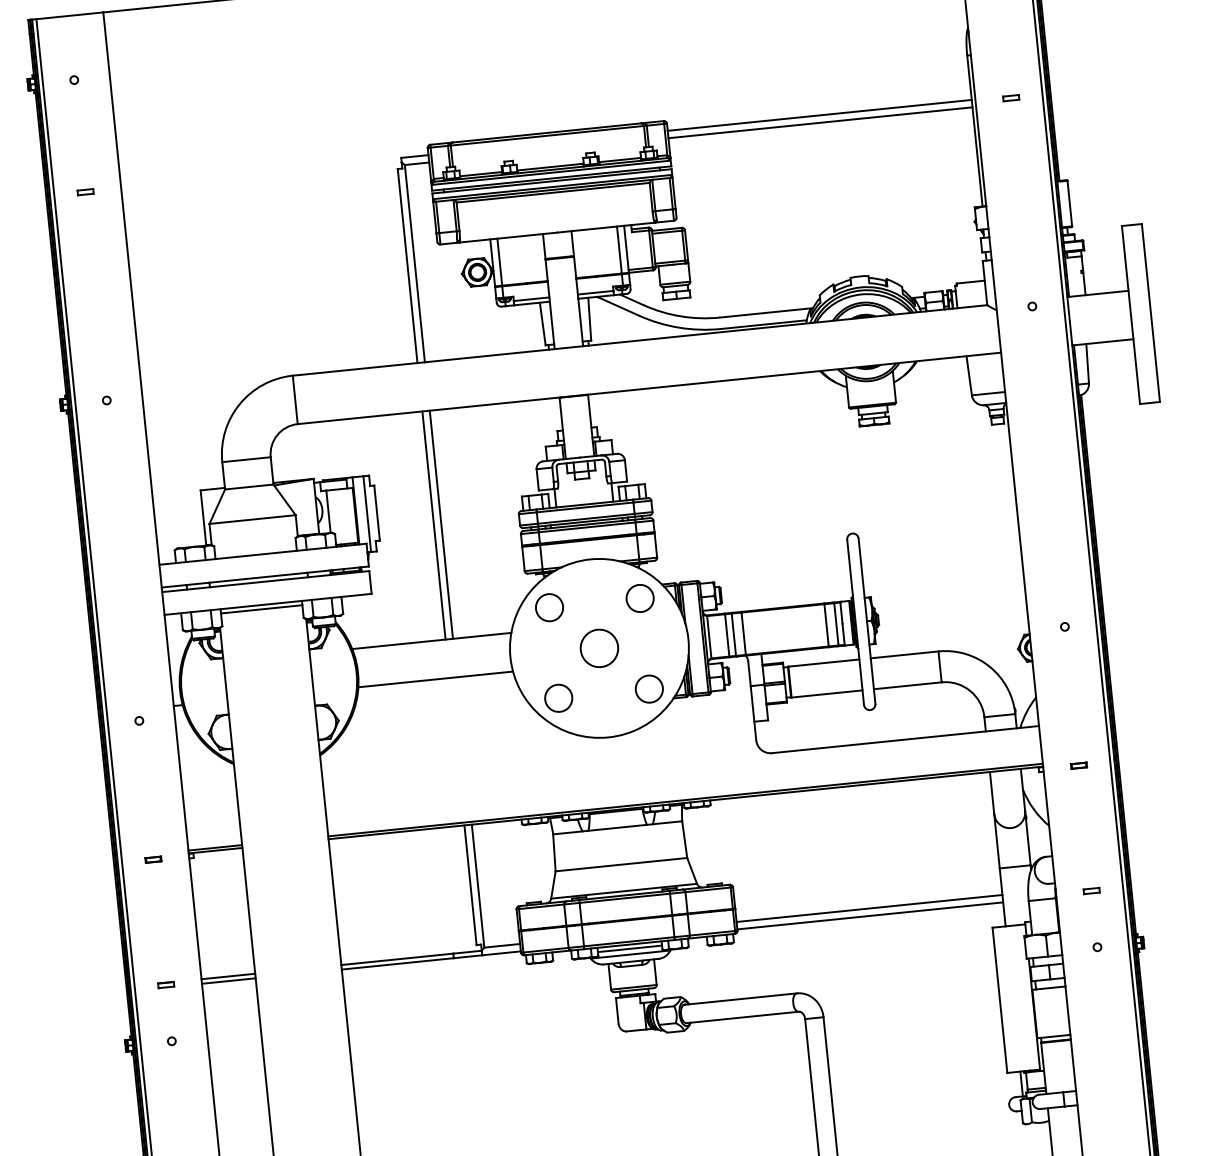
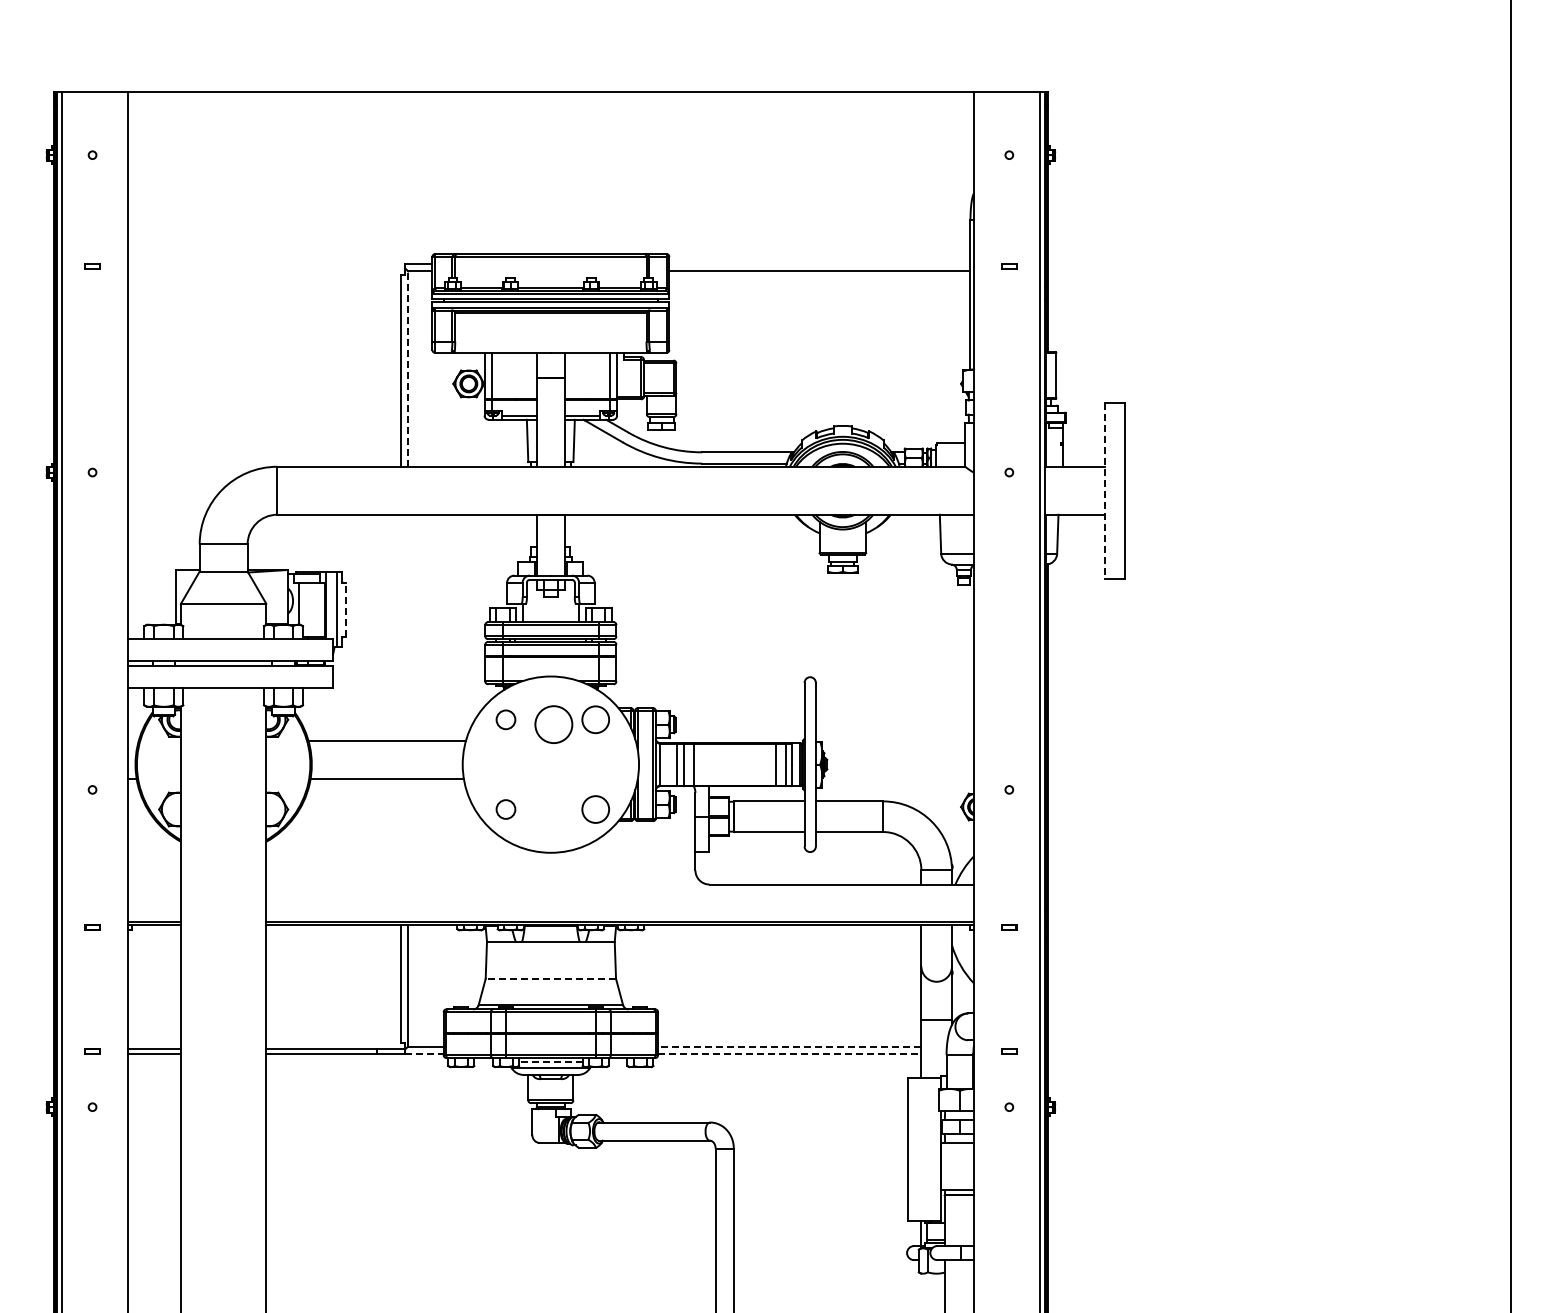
line: (819, 115) -> (819, 264), removed
line: (415, 264) -> (408, 369), solid -> dashed
line: (1131, 315) -> (1105, 491), solid -> dashed
line: (377, 512) -> (346, 609), solid -> dashed
line: (441, 524) -> (408, 627), removed
line: (433, 525) -> (400, 627), removed
circle: (549, 607) -> (505, 719), size x0.7
line: (261, 609) -> (223, 692), removed
circle: (599, 648) -> (553, 724), moved
circle: (558, 698) -> (505, 809), size x0.7
line: (621, 864) -> (550, 978), solid -> dashed
line: (869, 908) -> (789, 1046), solid -> dashed
line: (869, 915) -> (789, 1053), solid -> dashed
line: (629, 949) -> (550, 1062), solid -> dashed
line: (502, 952) -> (425, 1053), solid -> dashed

